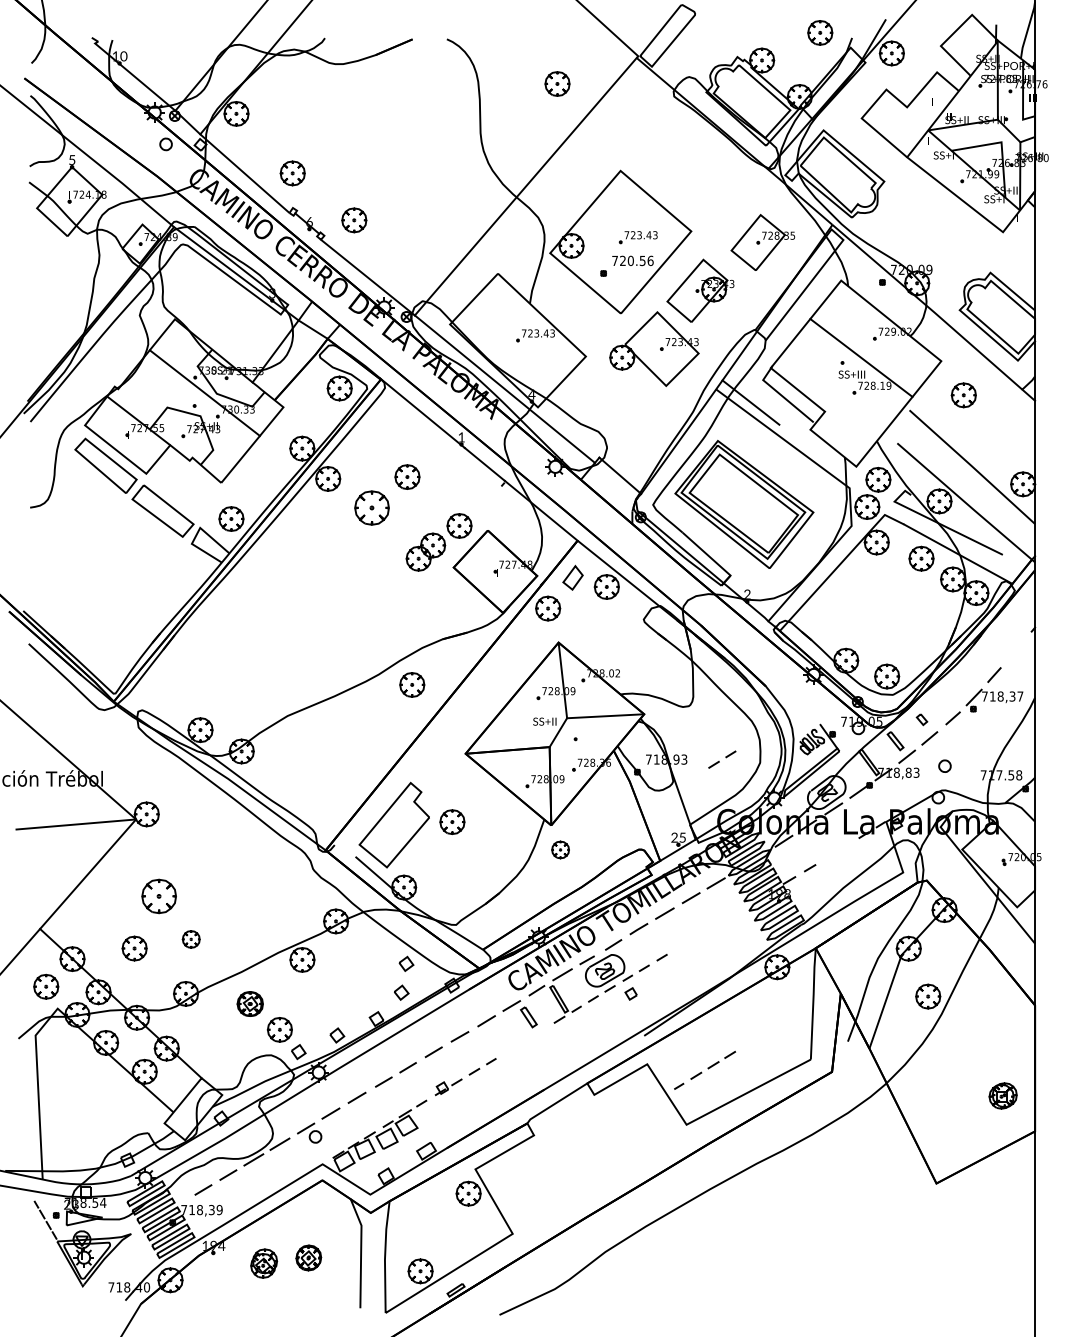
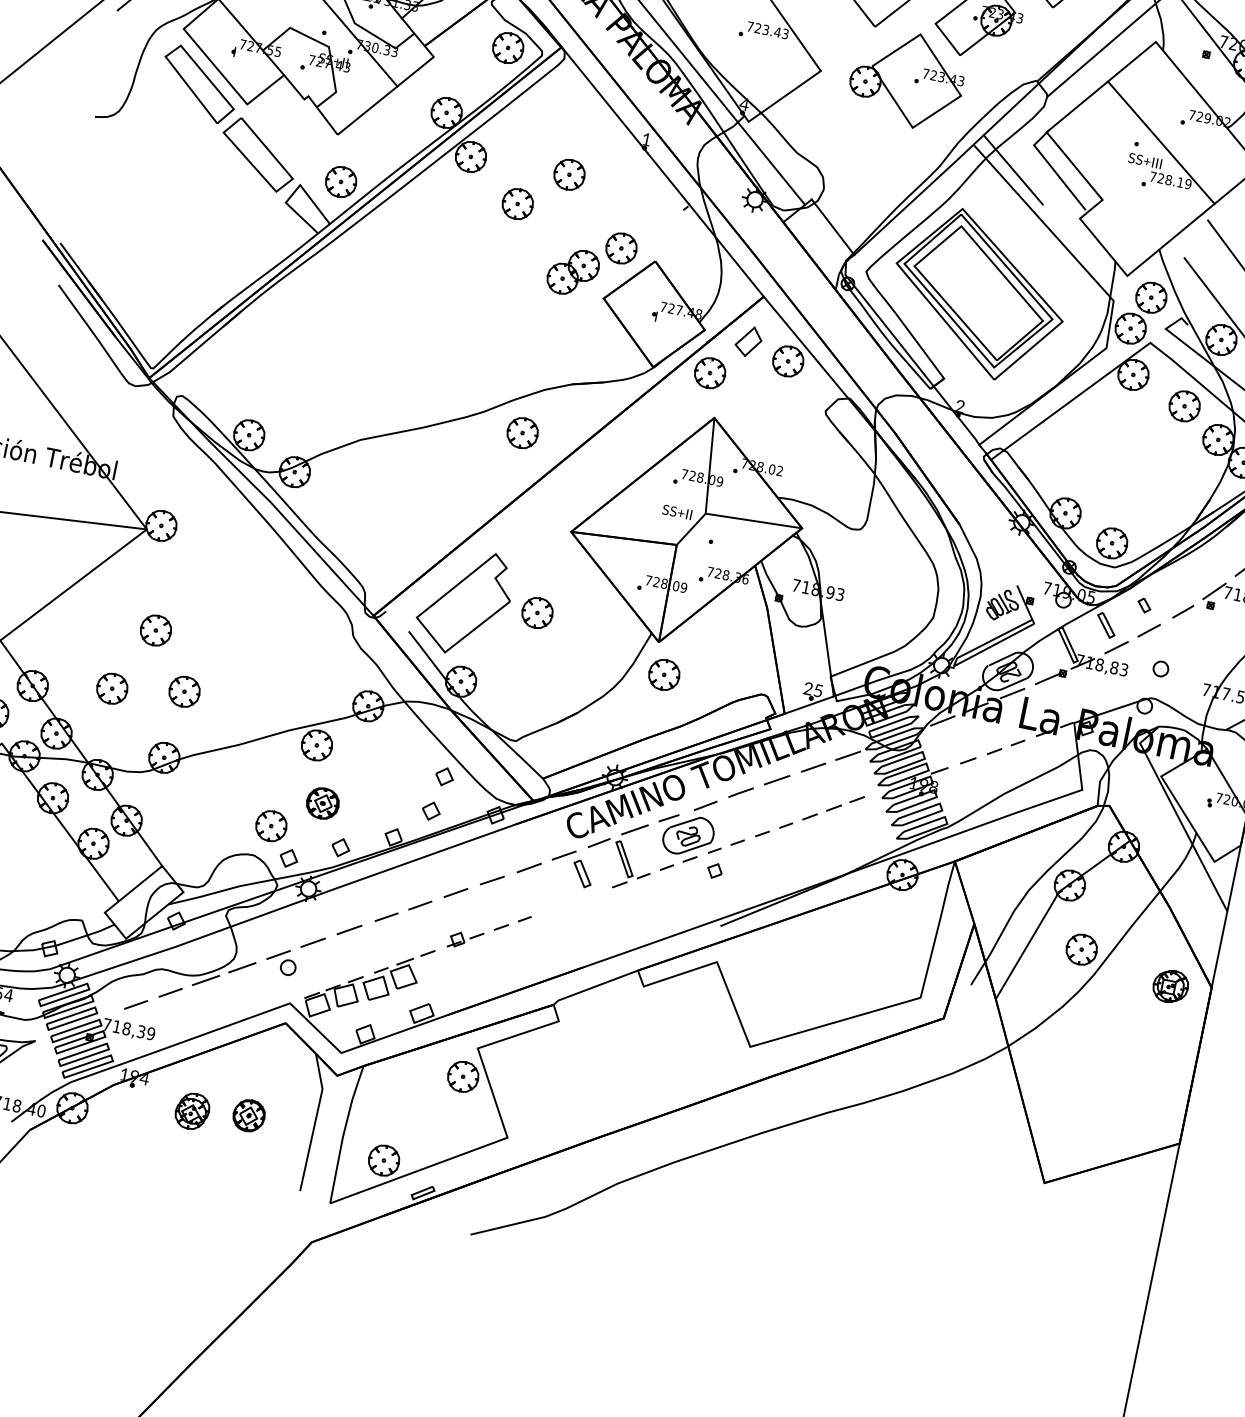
part: (371, 507) -> (517, 203), size x0.71
part: (722, 759) -> (1006, 747), moved
part: (560, 849) -> (664, 674), size x1.43
part: (159, 896) -> (156, 630), size x0.71
part: (191, 939) -> (184, 691), size x1.43
part: (249, 1003) -> (322, 802), moved
part: (704, 1069) -> (821, 811), moved
part: (1002, 1095) -> (1170, 985), moved

